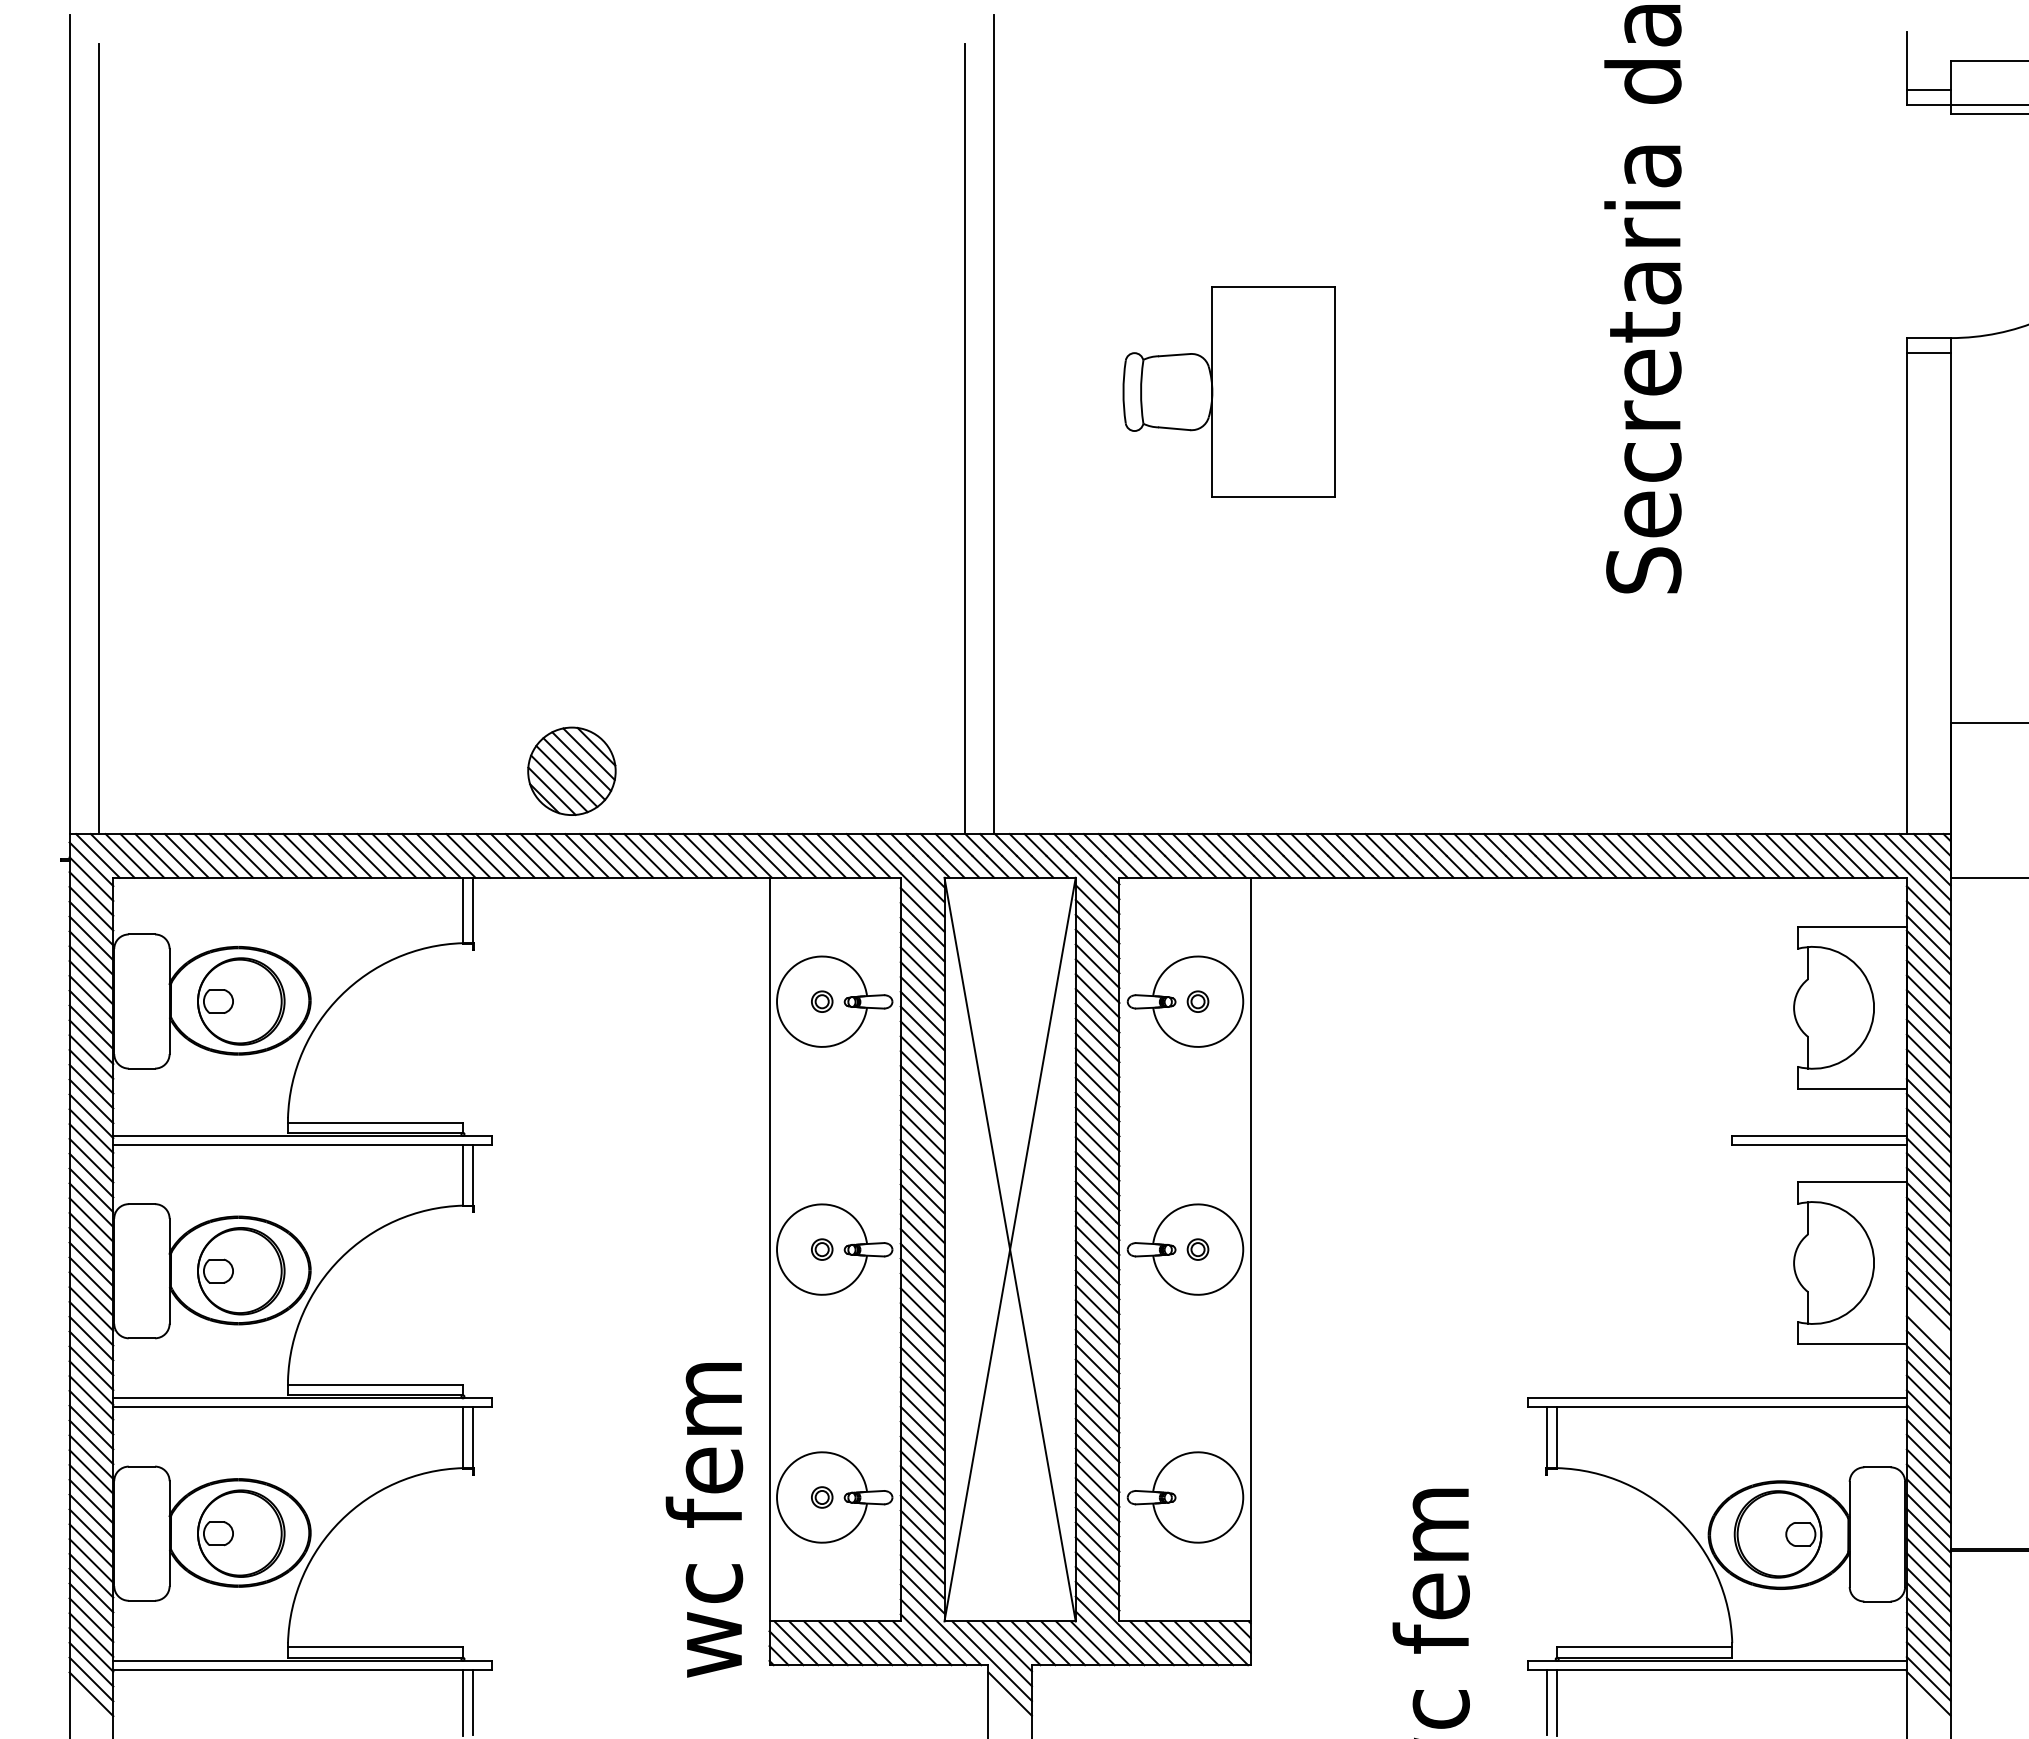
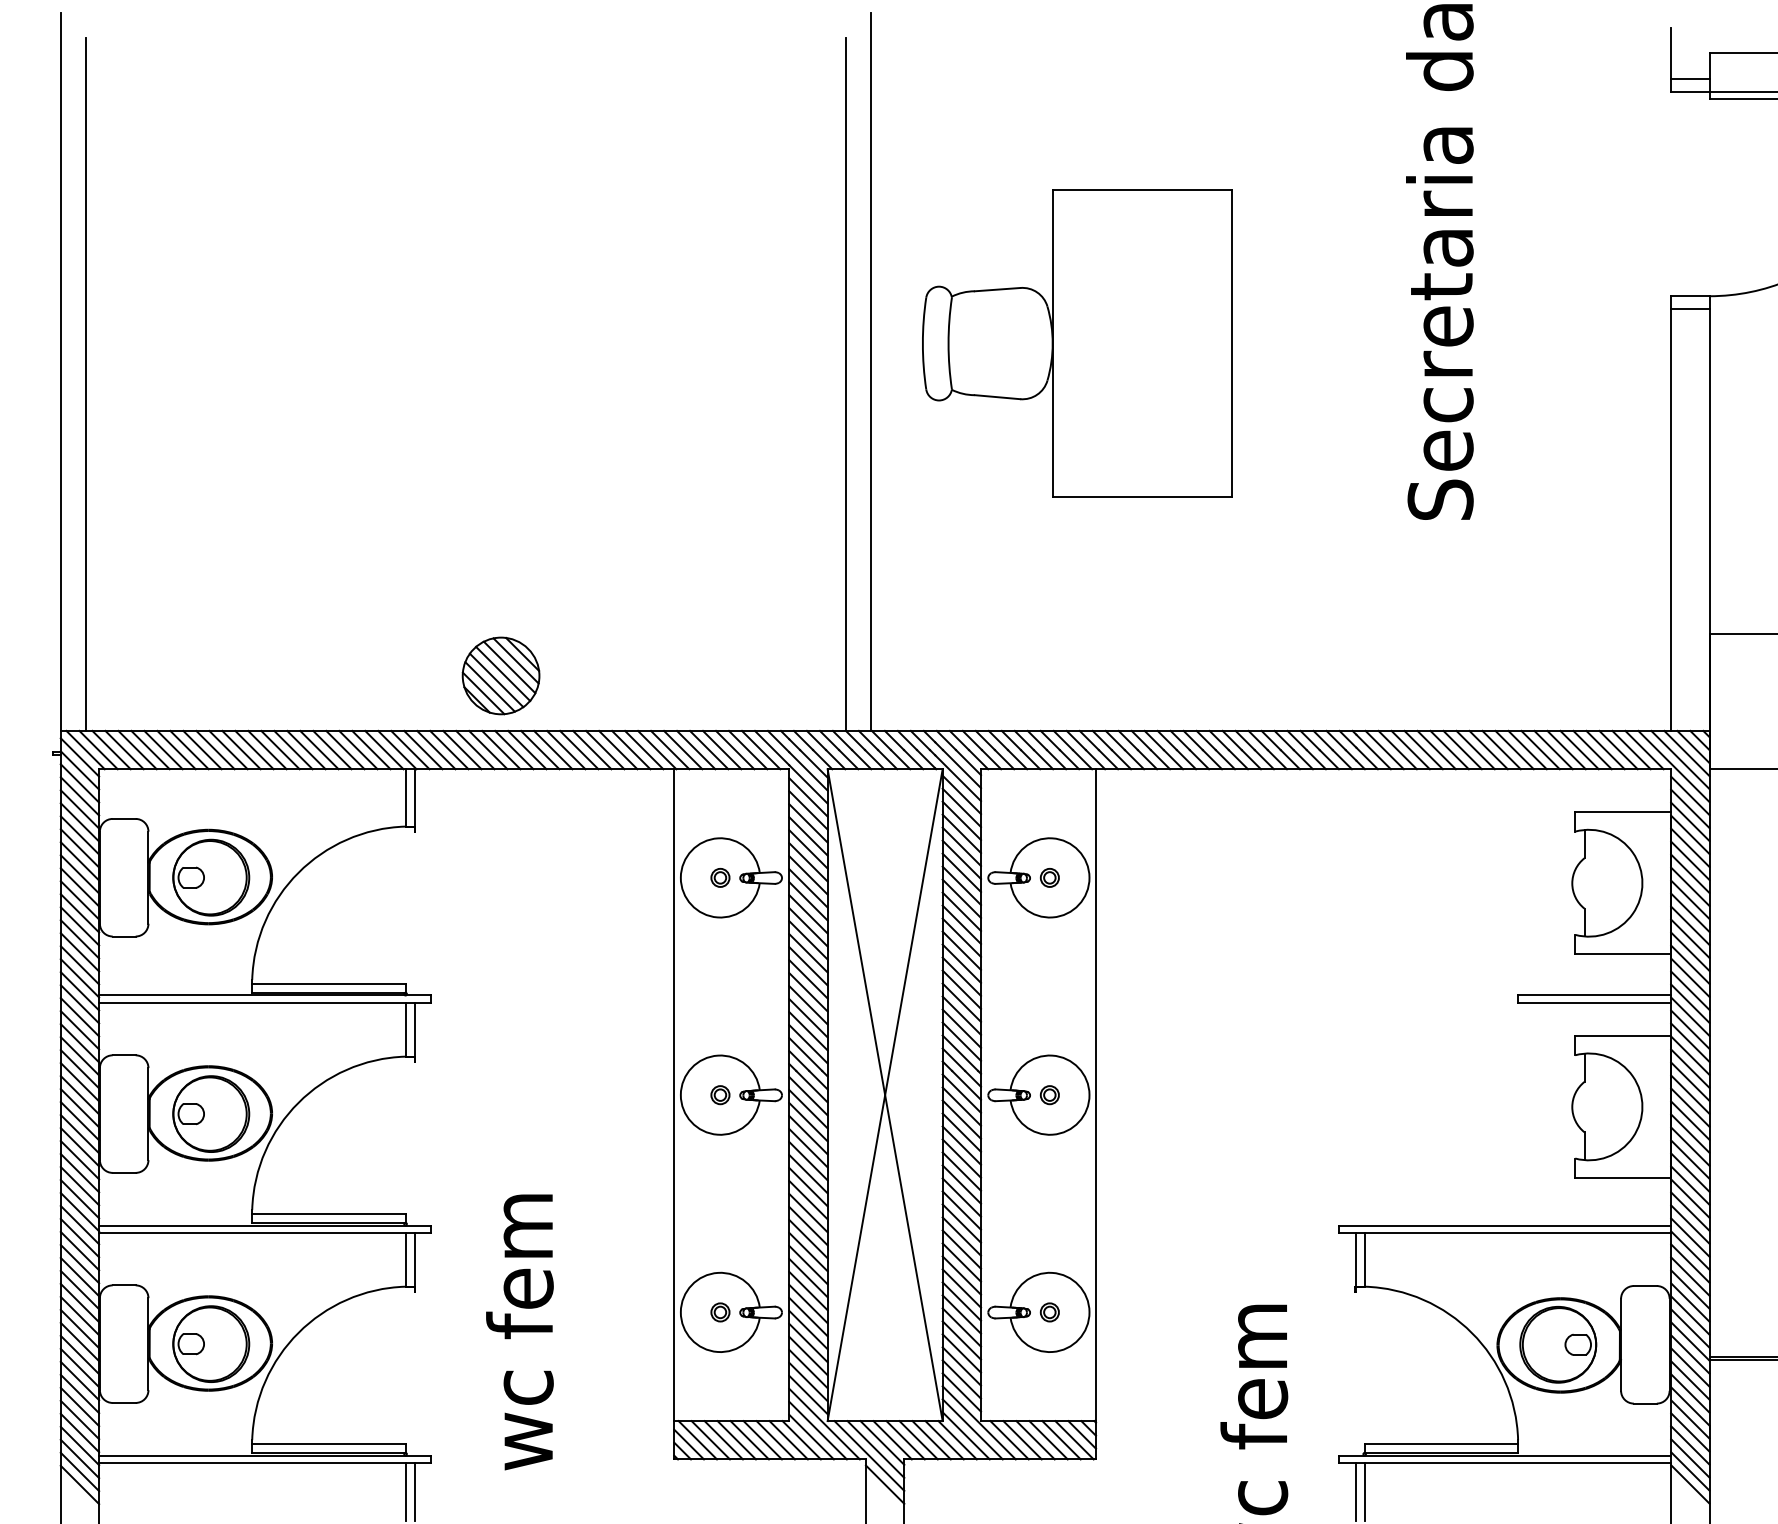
part: (1228, 391) -> (1076, 343), size x1.67
line: (1928, 1323) -> (1690, 1159), added
part: (1197, 1497) -> (1049, 1312), added
text: (704, 1520) -> (519, 1332), moved

